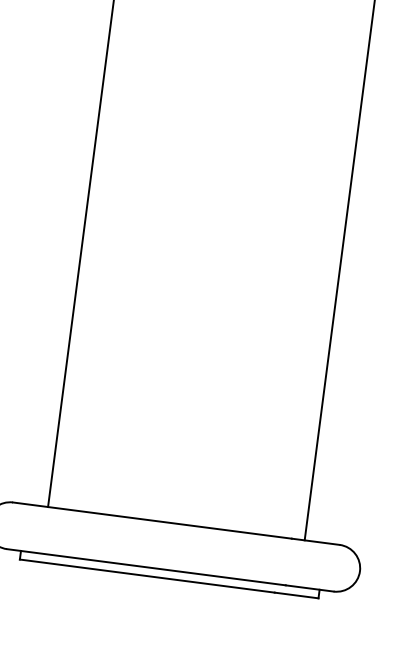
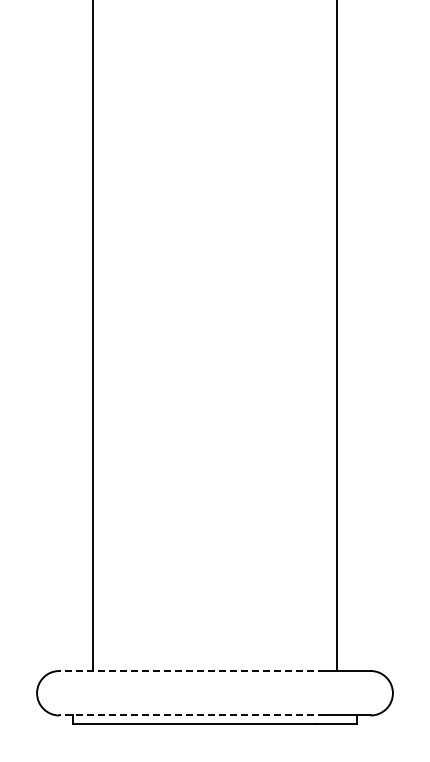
line: (152, 521) -> (192, 671), solid -> dashed
line: (146, 567) -> (192, 715), solid -> dashed

